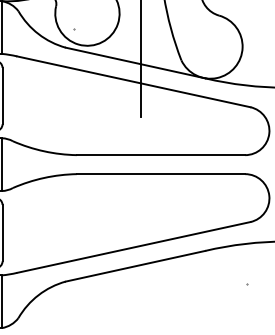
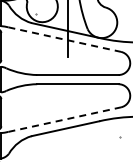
line: (133, 81) -> (64, 39), solid -> dashed
line: (133, 247) -> (64, 119), solid -> dashed

